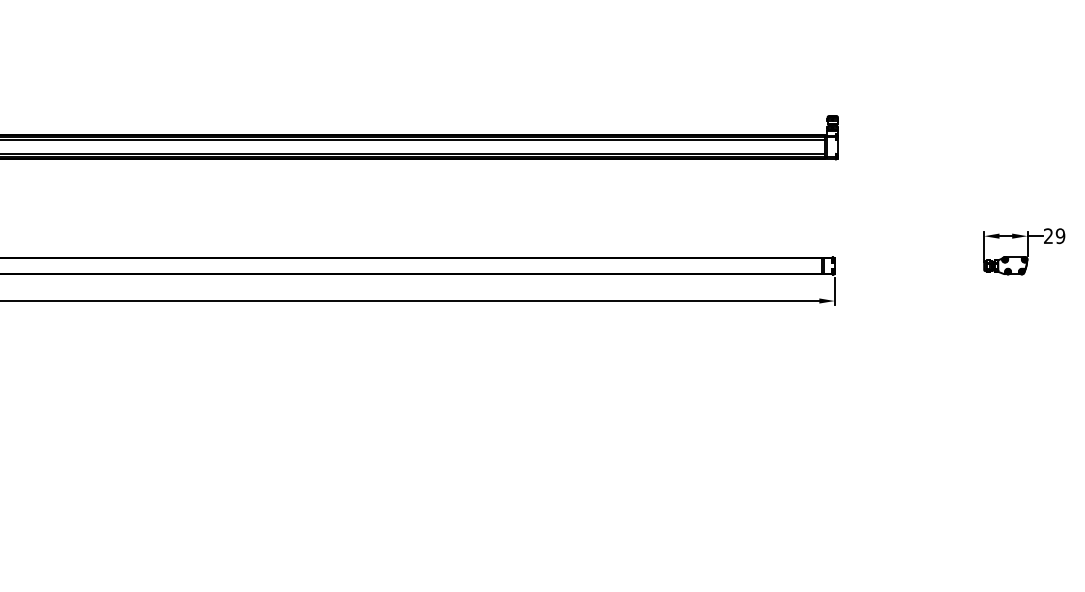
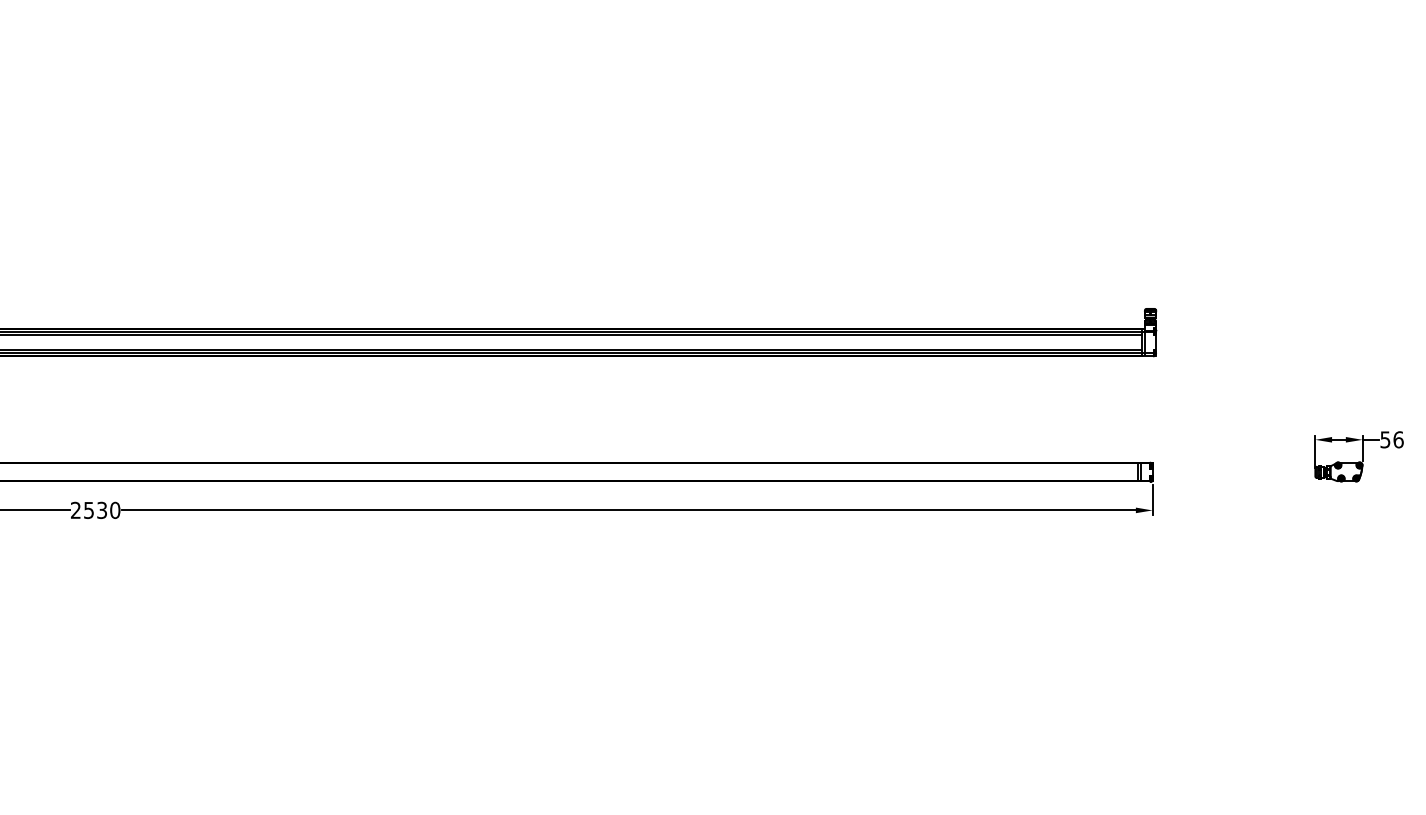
text: (1054, 235) -> (1391, 439), 29 -> 56

